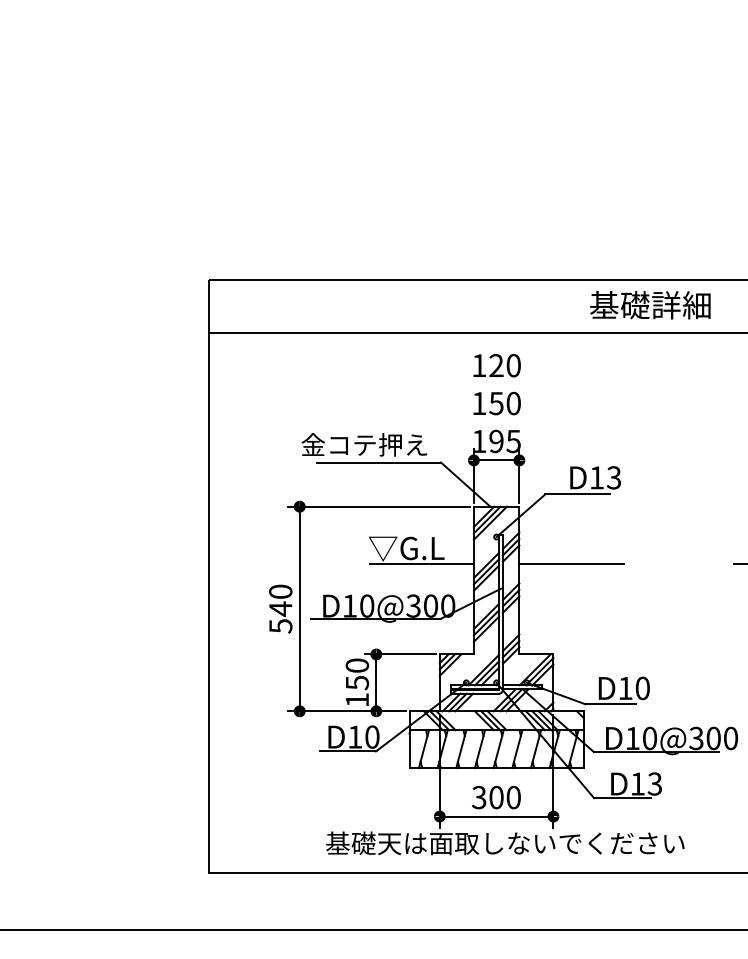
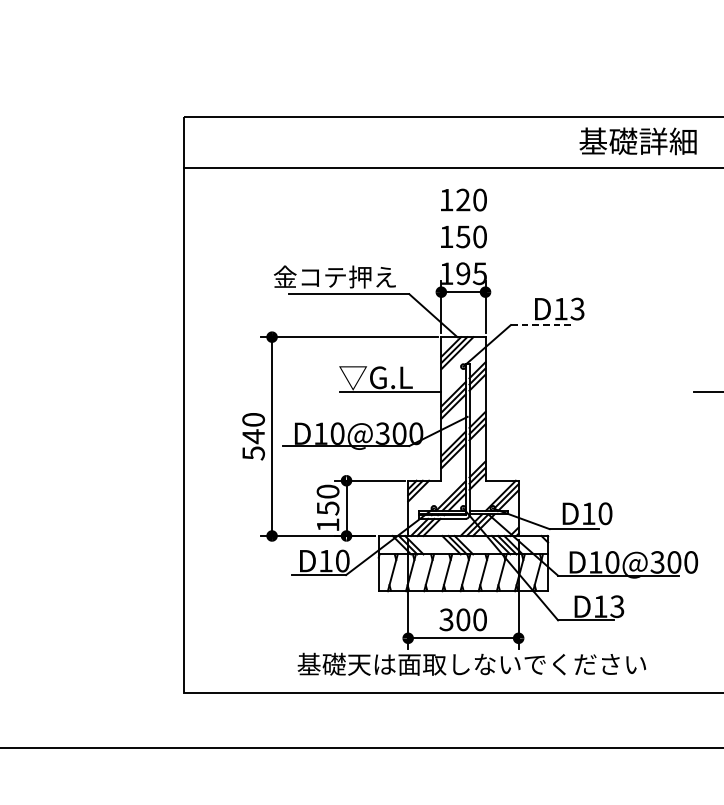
text: (650, 305) -> (638, 141), moved
line: (578, 494) -> (542, 325), solid -> dashed
line: (571, 563) -> (536, 392), removed

